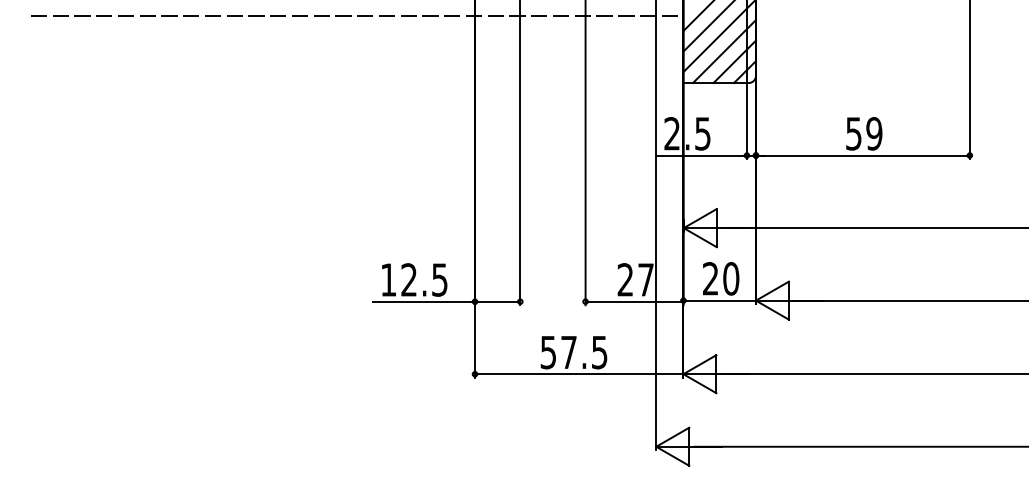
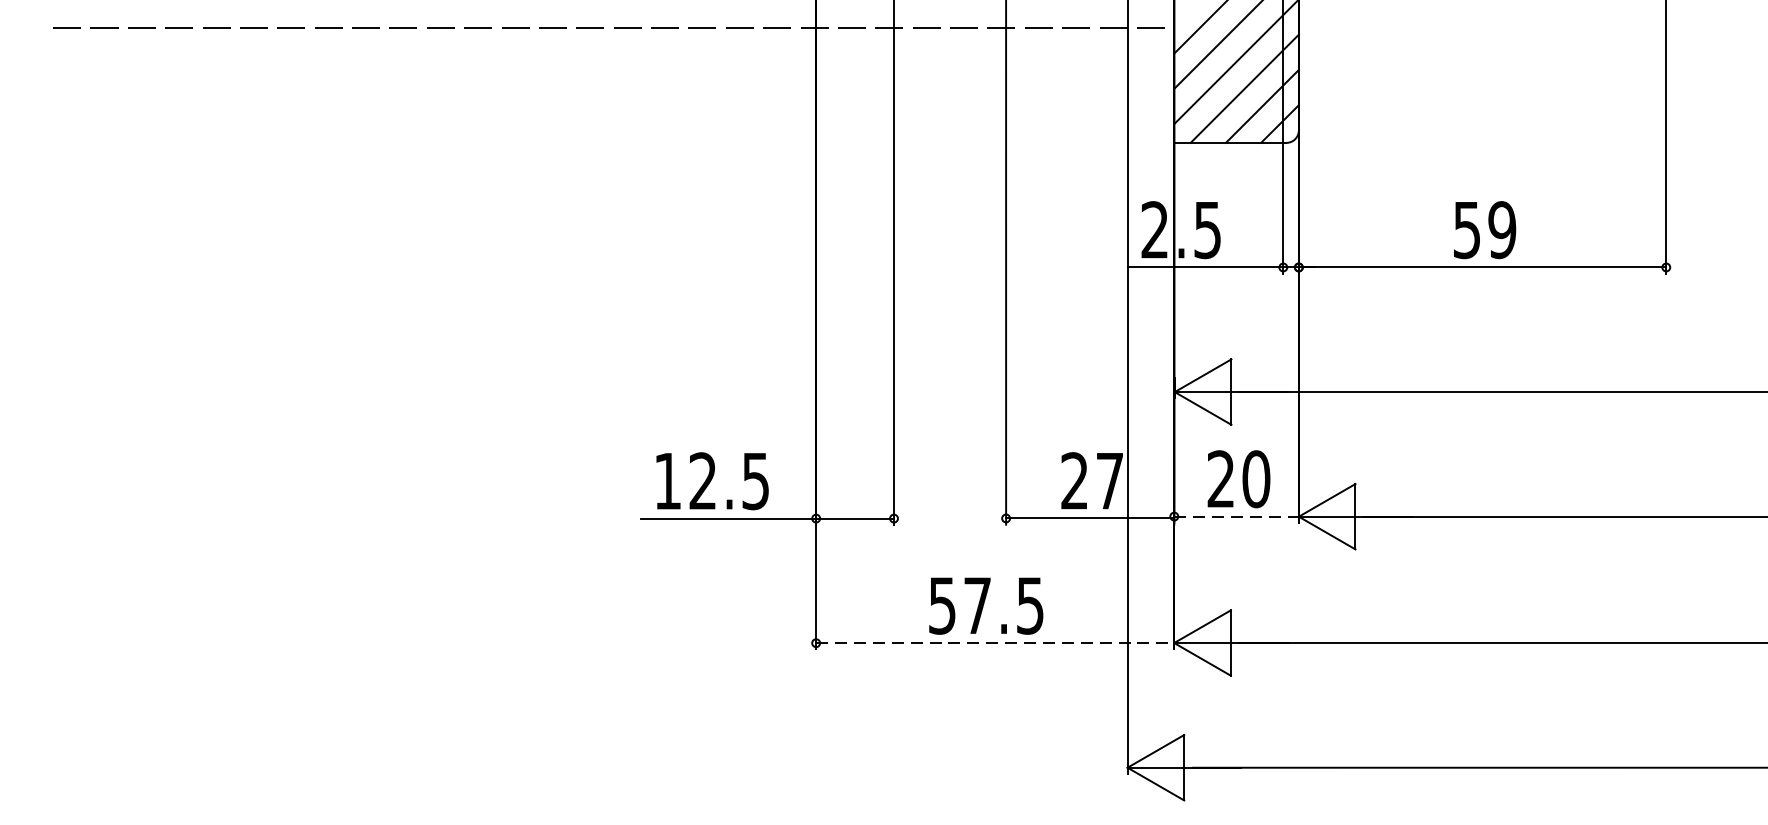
line: (720, 300) -> (1237, 516), solid -> dashed
line: (579, 374) -> (995, 643), solid -> dashed

